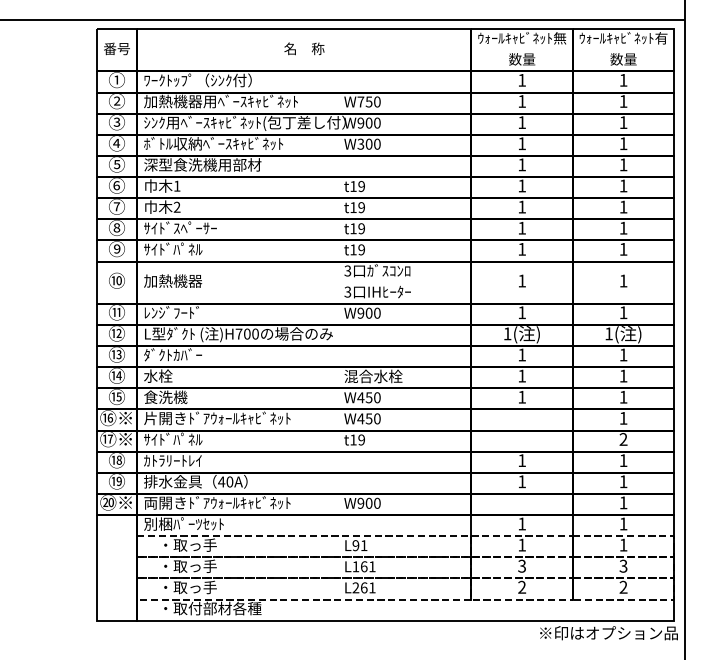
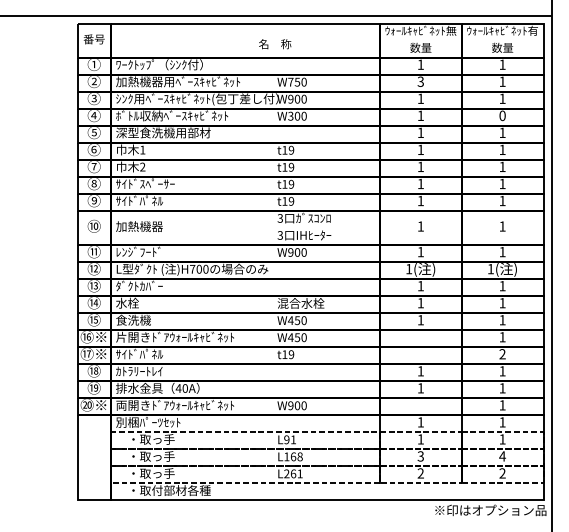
text: (304, 48) -> (275, 43), moved
text: (521, 101) -> (420, 81), 1 -> 3
text: (623, 143) -> (502, 115), 1 -> 0
text: (623, 565) -> (502, 455), 3 -> 4
text: (372, 566) -> (300, 456), L161 -> L168

